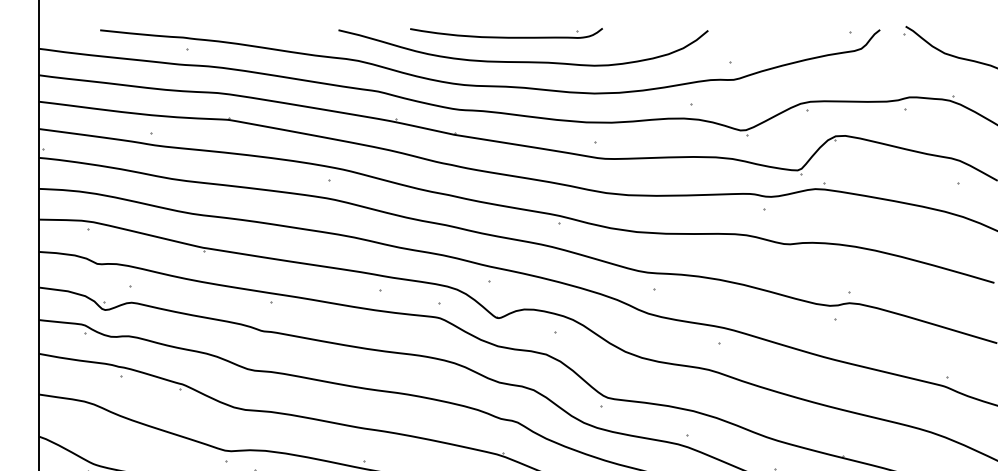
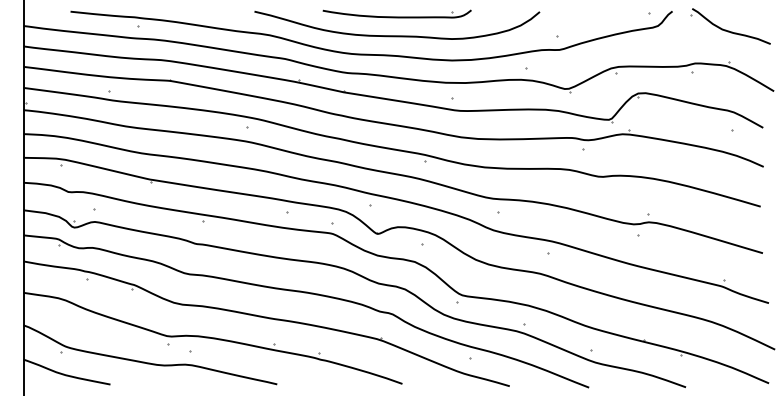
part: (505, 32) -> (396, 13), moved

